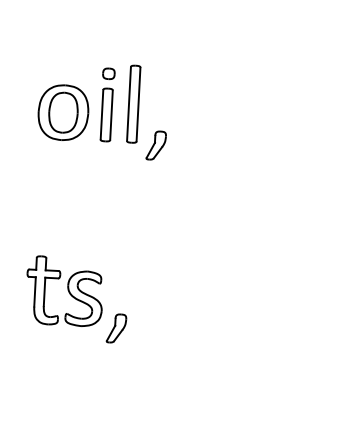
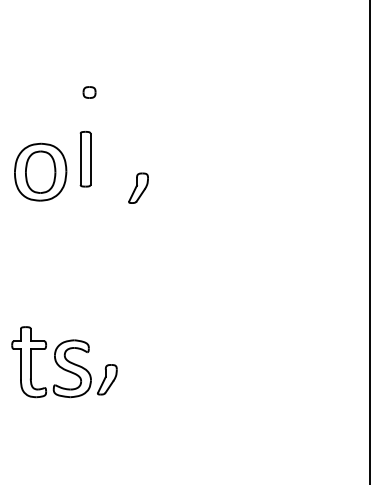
part: (108, 73) -> (89, 92), moved
part: (133, 104) -> (112, 146), removed
part: (63, 112) -> (40, 171), moved
part: (64, 291) -> (51, 362), moved

